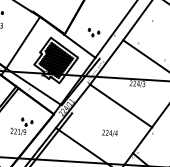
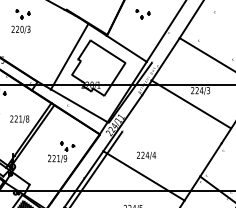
part: (93, 33) -> (142, 14), moved
line: (23, 42) -> (69, 56), moved
hatch: (56, 60) -> (98, 67), removed
line: (120, 106) -> (190, 104), moved
text: (110, 133) -> (146, 155), moved

